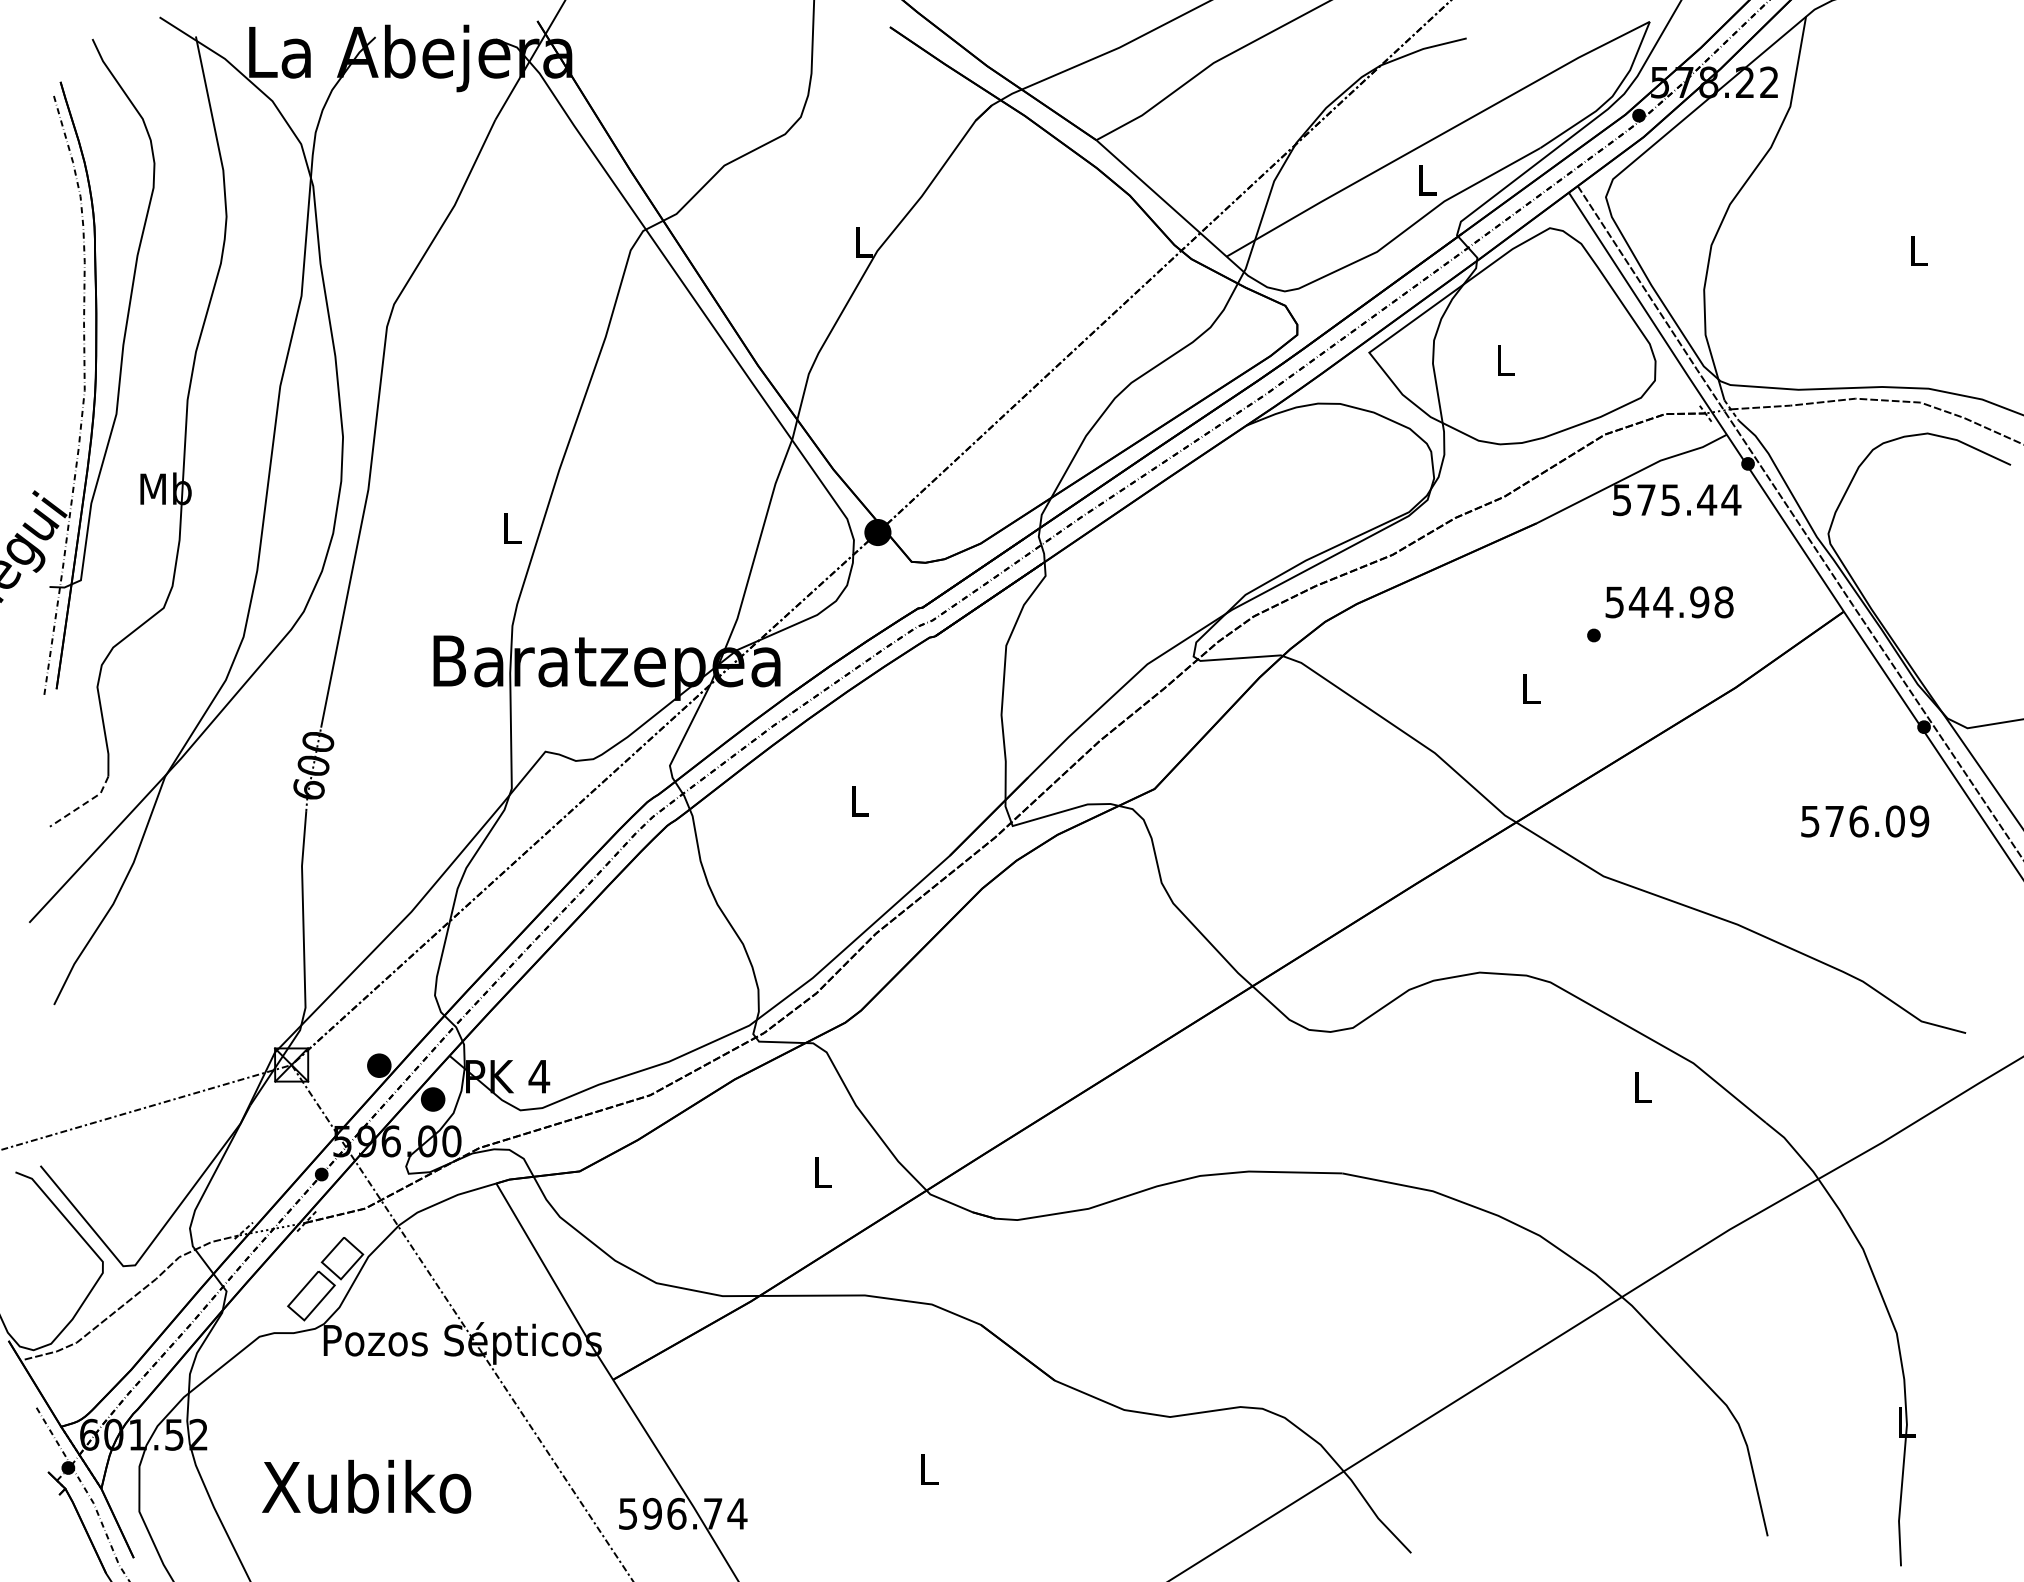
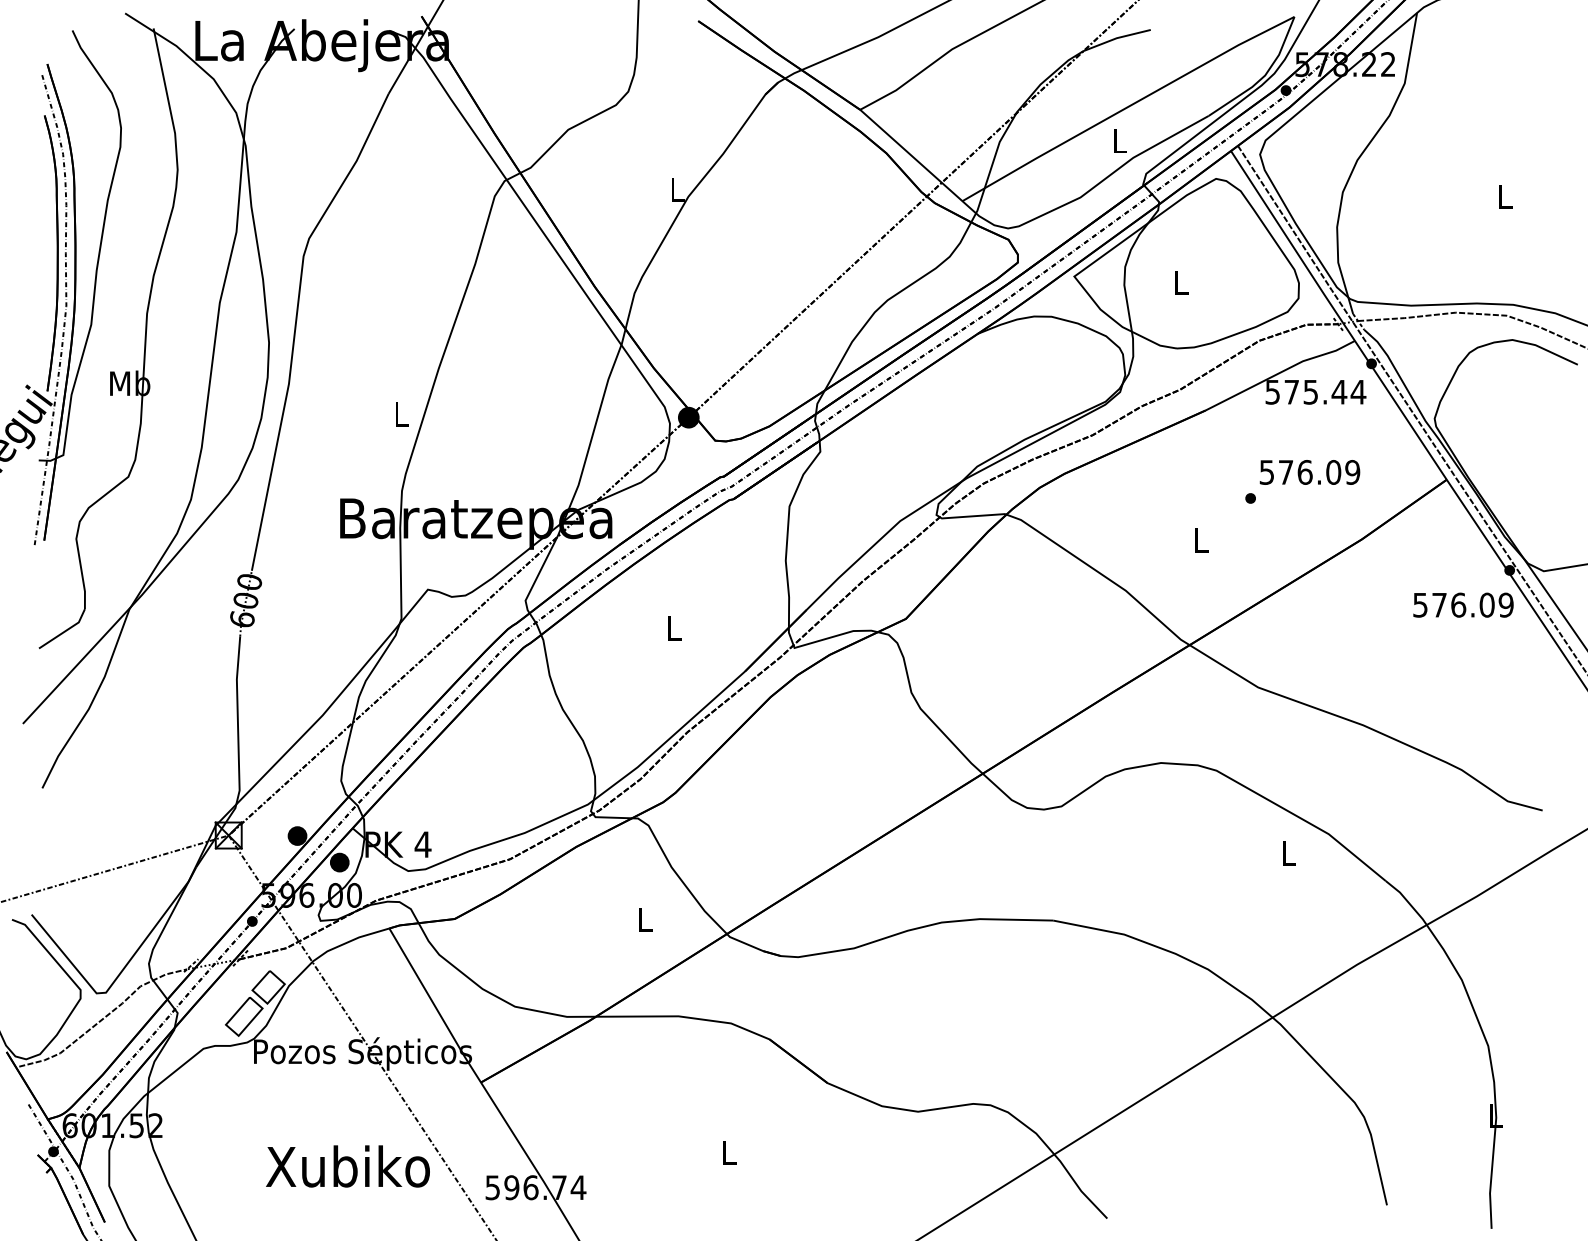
part: (72, 322) -> (56, 252), added
text: (1680, 602) -> (1318, 472), 544.98 -> 576.09
line: (83, 804) -> (65, 631), dashed -> solid
text: (1865, 821) -> (1463, 605), moved
text: (366, 1486) -> (347, 1166), moved

